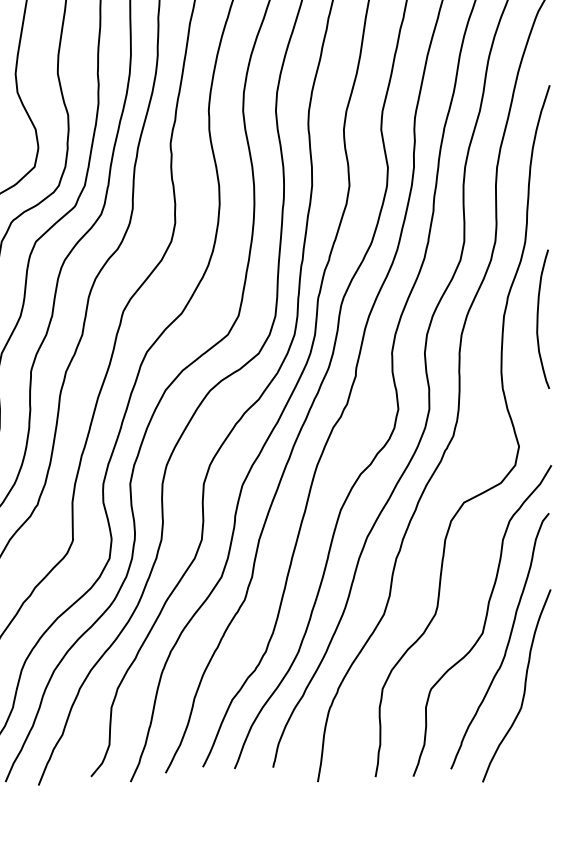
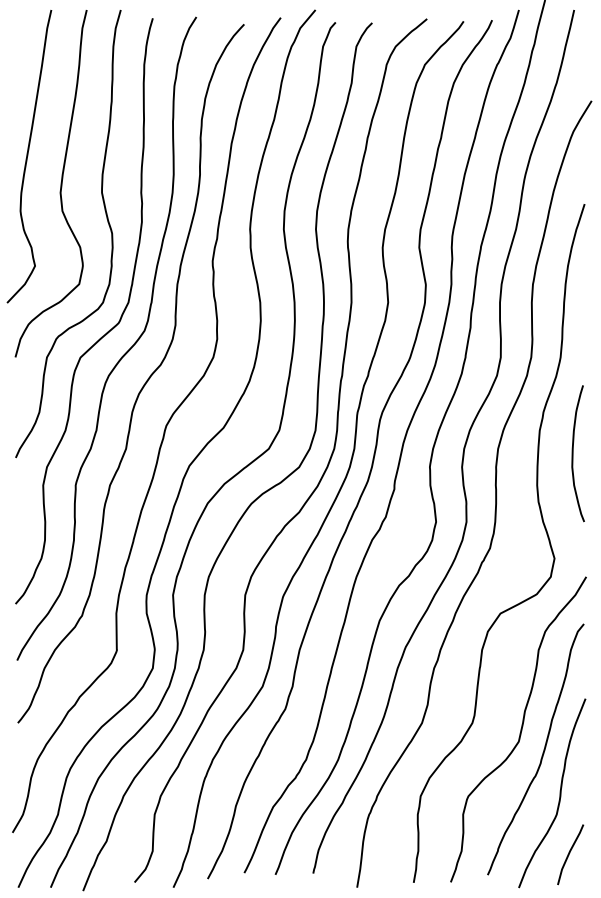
curve: (538, 319) -> (573, 453), moved
line: (535, 747) -> (570, 853), added

